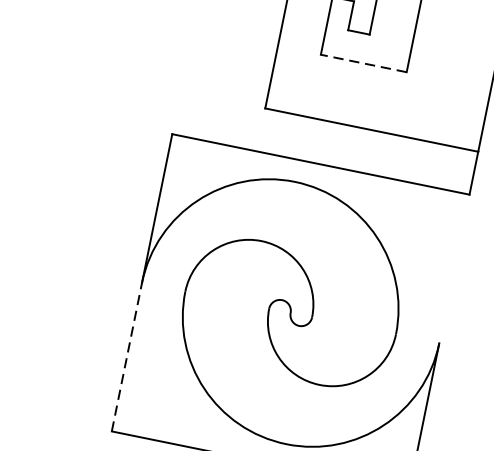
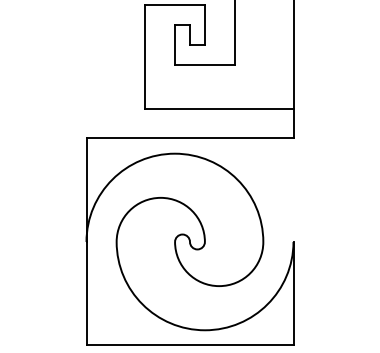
line: (363, 63) -> (204, 65), dashed -> solid
line: (127, 356) -> (86, 293), dashed -> solid

